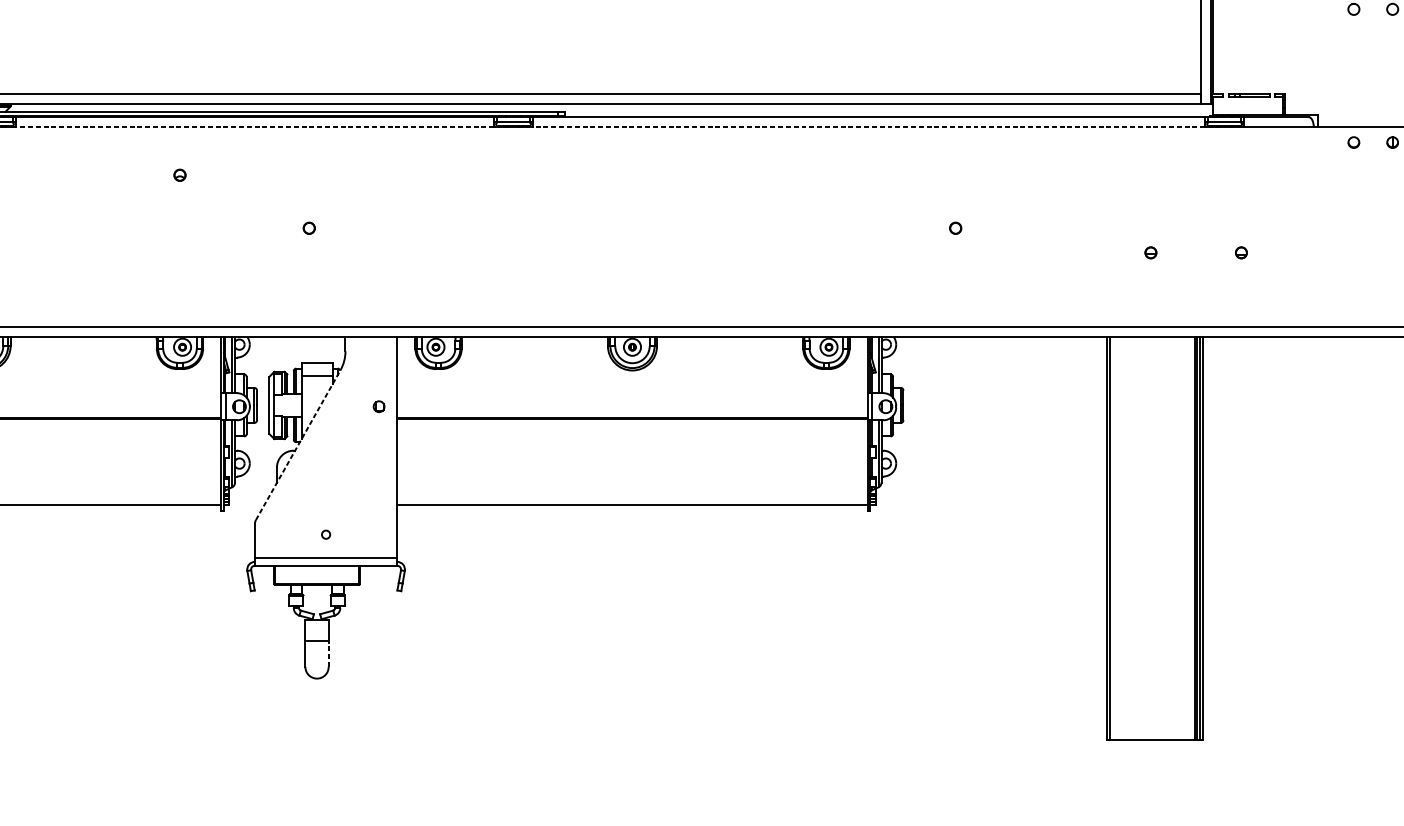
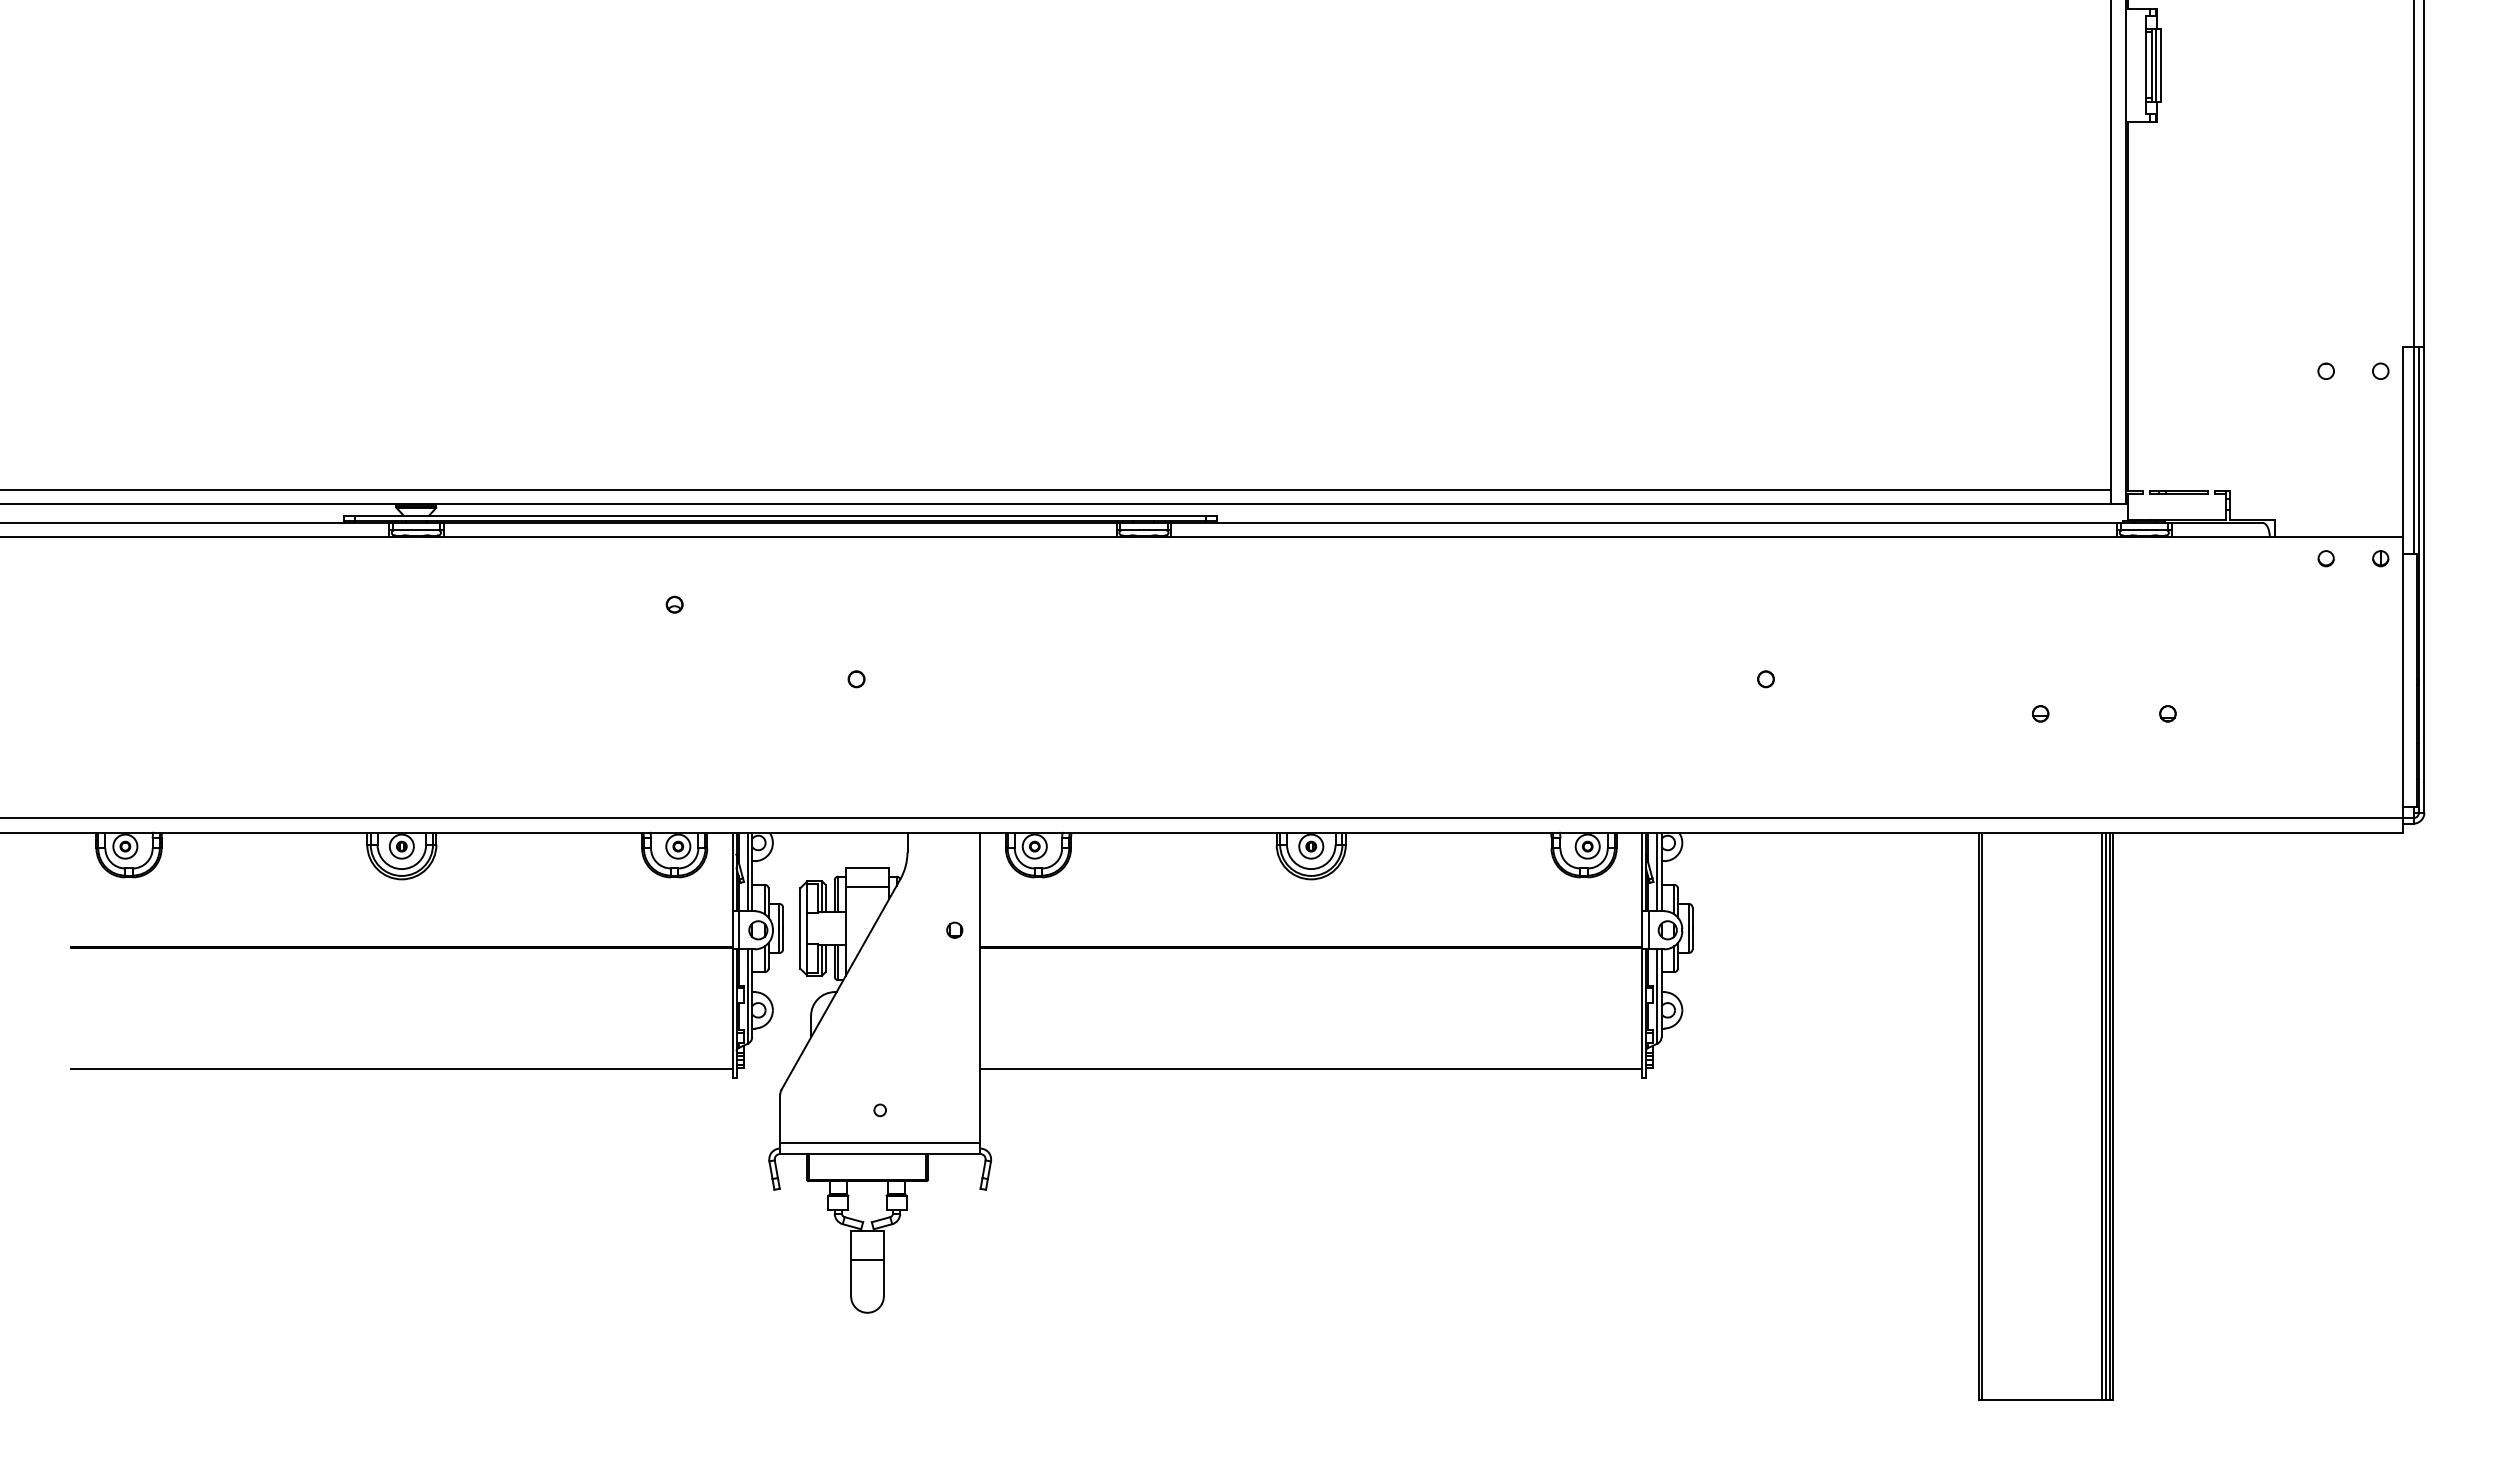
line: (254, 127) -> (779, 537), dashed -> solid
line: (869, 127) -> (1644, 537), dashed -> solid
line: (298, 445) -> (841, 984), dashed -> solid
line: (328, 653) -> (883, 1277), dashed -> solid

